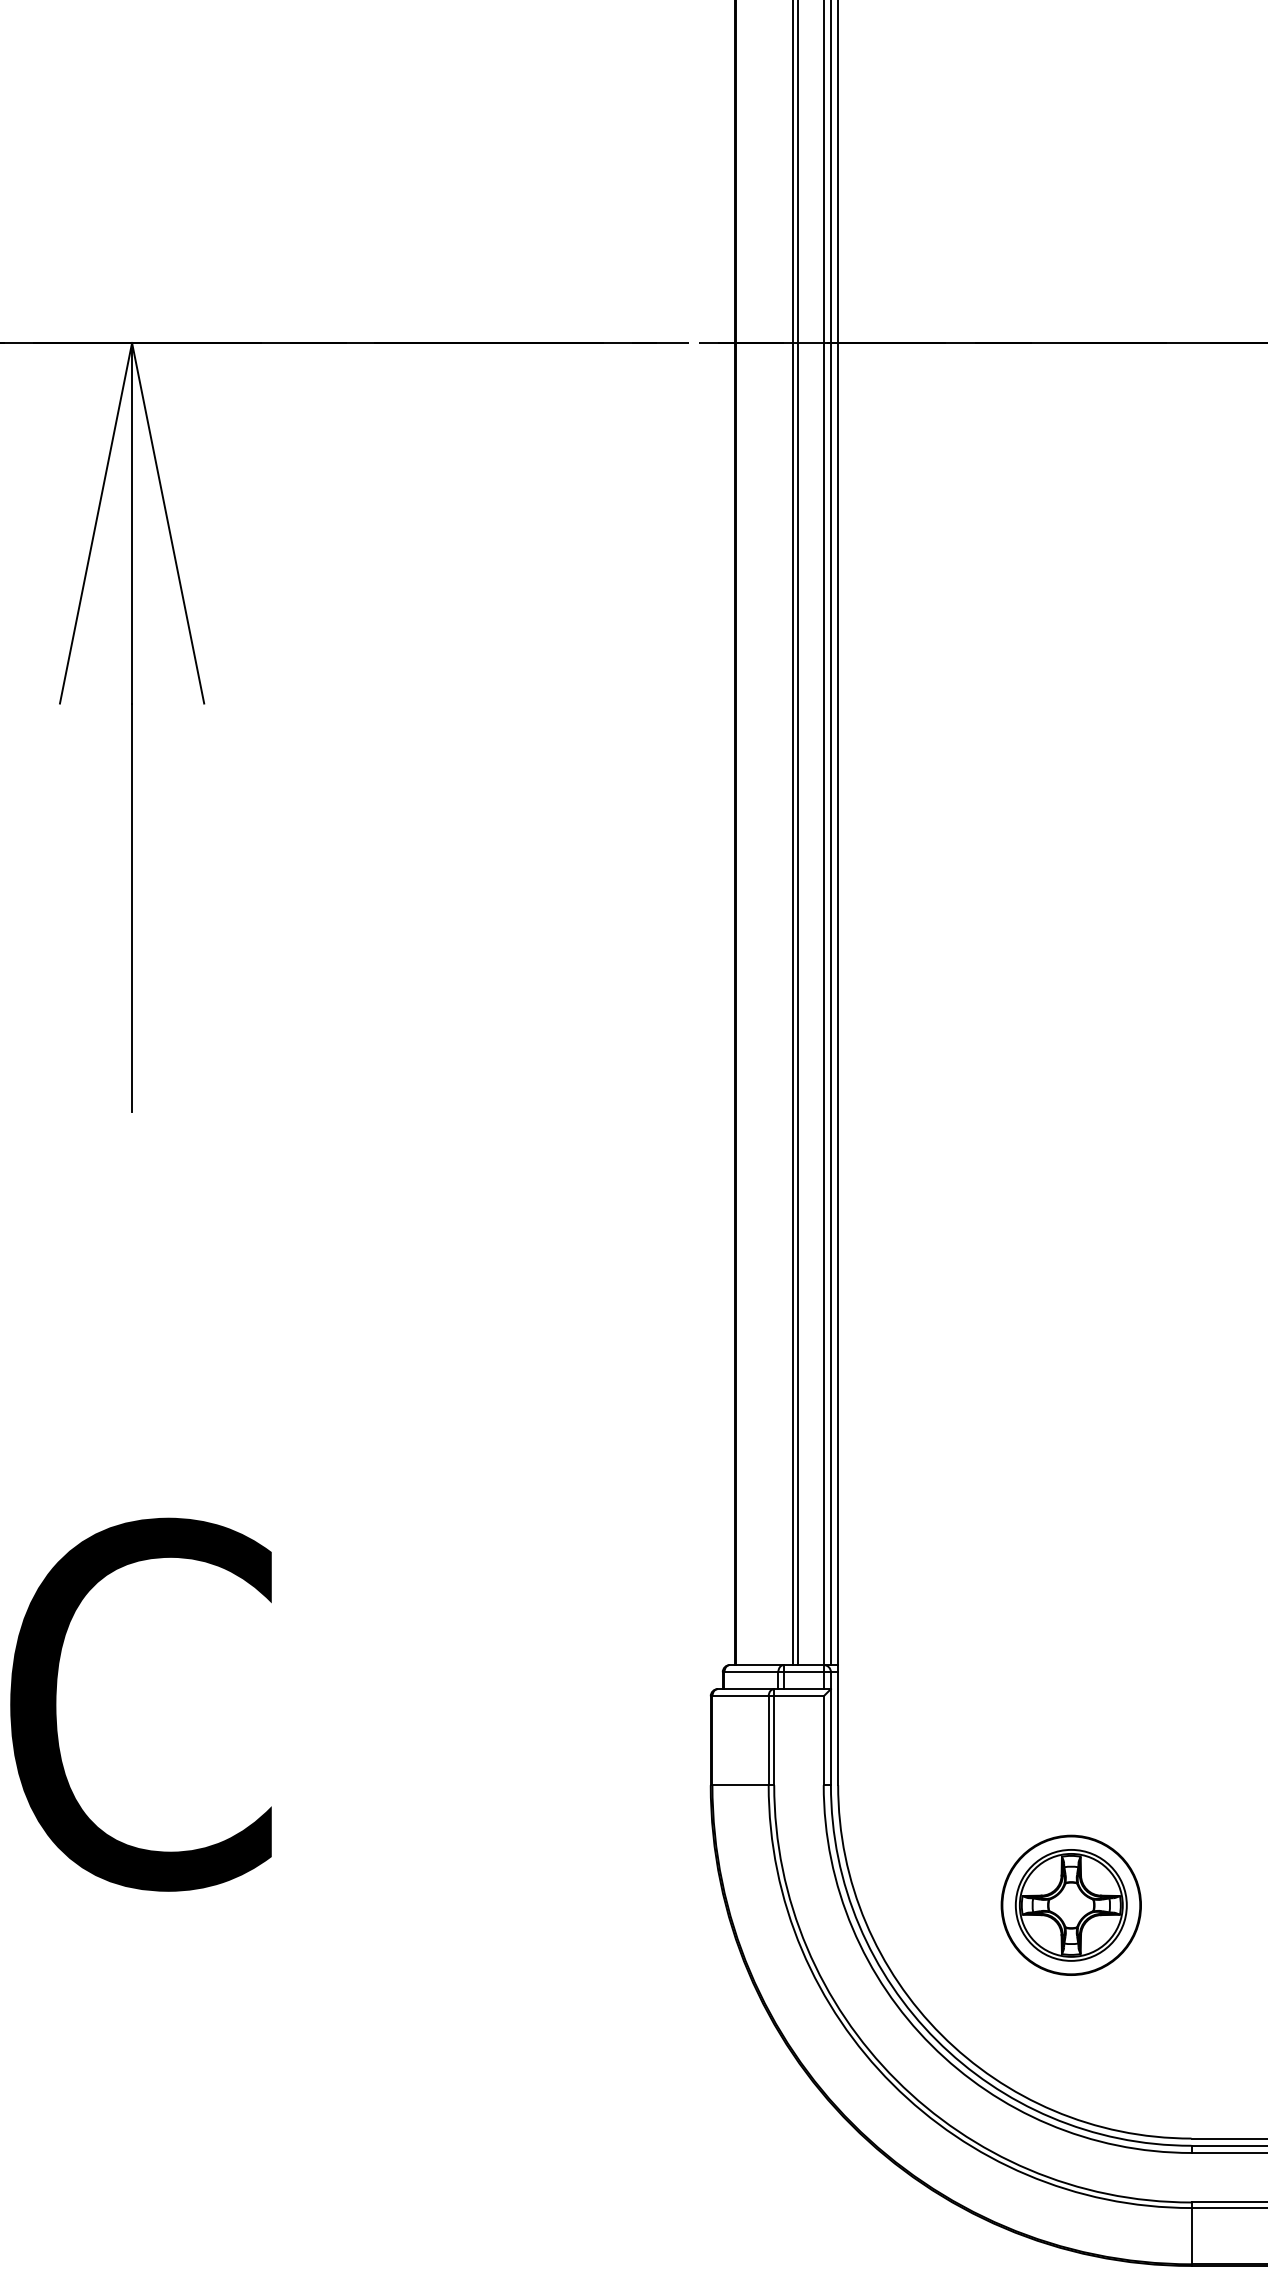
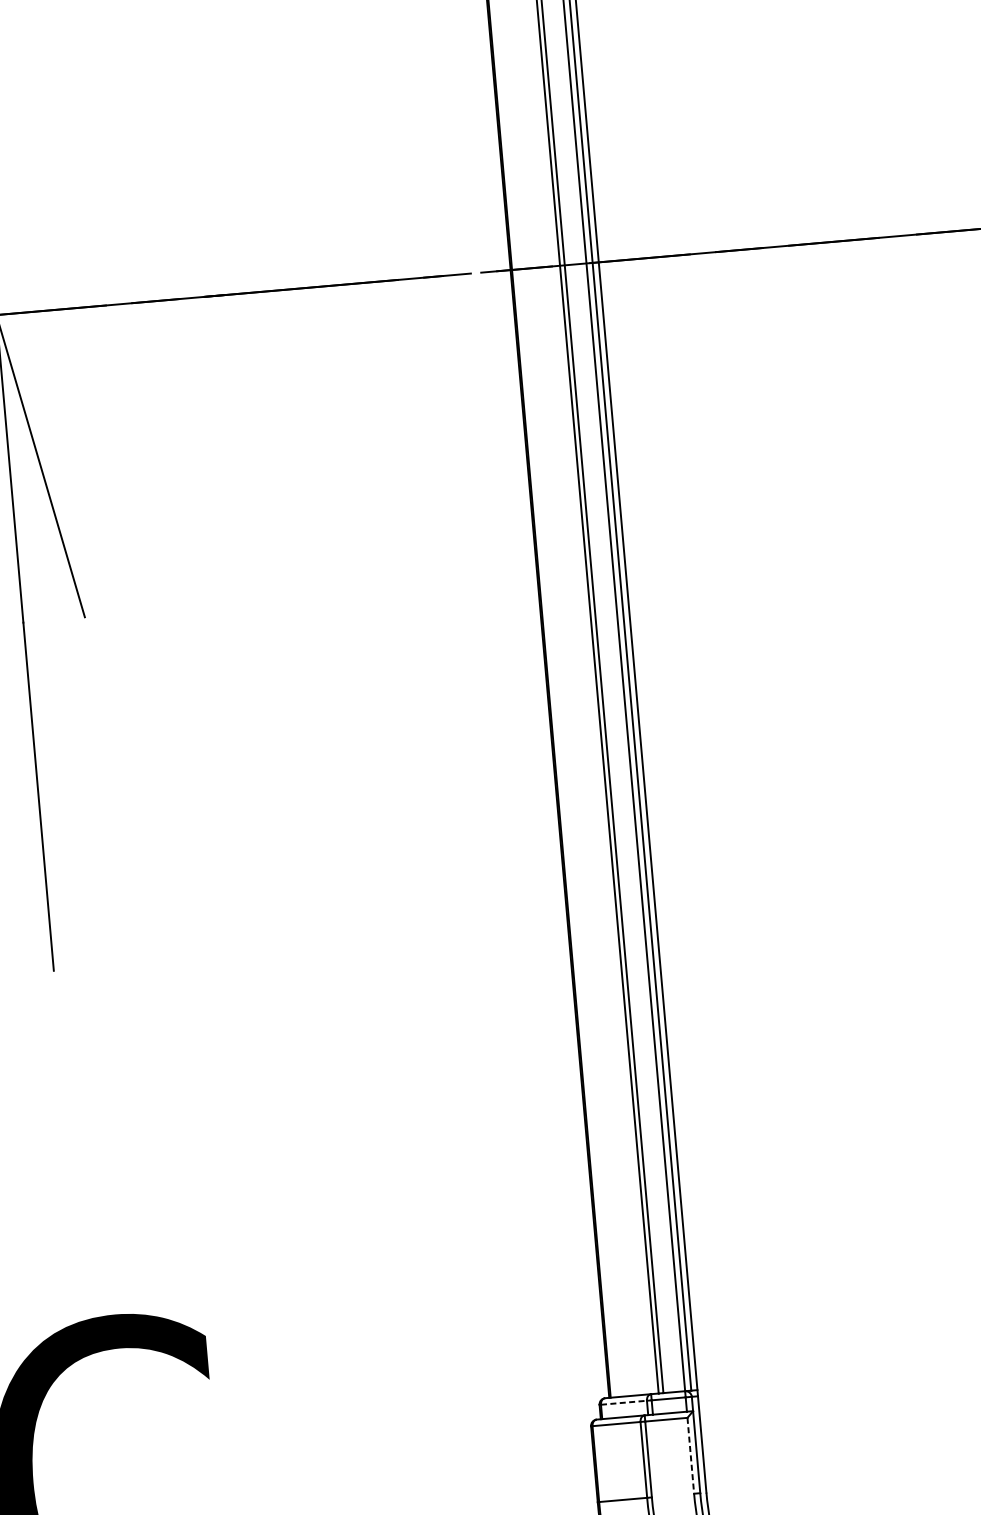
line: (751, 1672) -> (624, 1402), solid -> dashed
line: (823, 1741) -> (690, 1456), solid -> dashed

